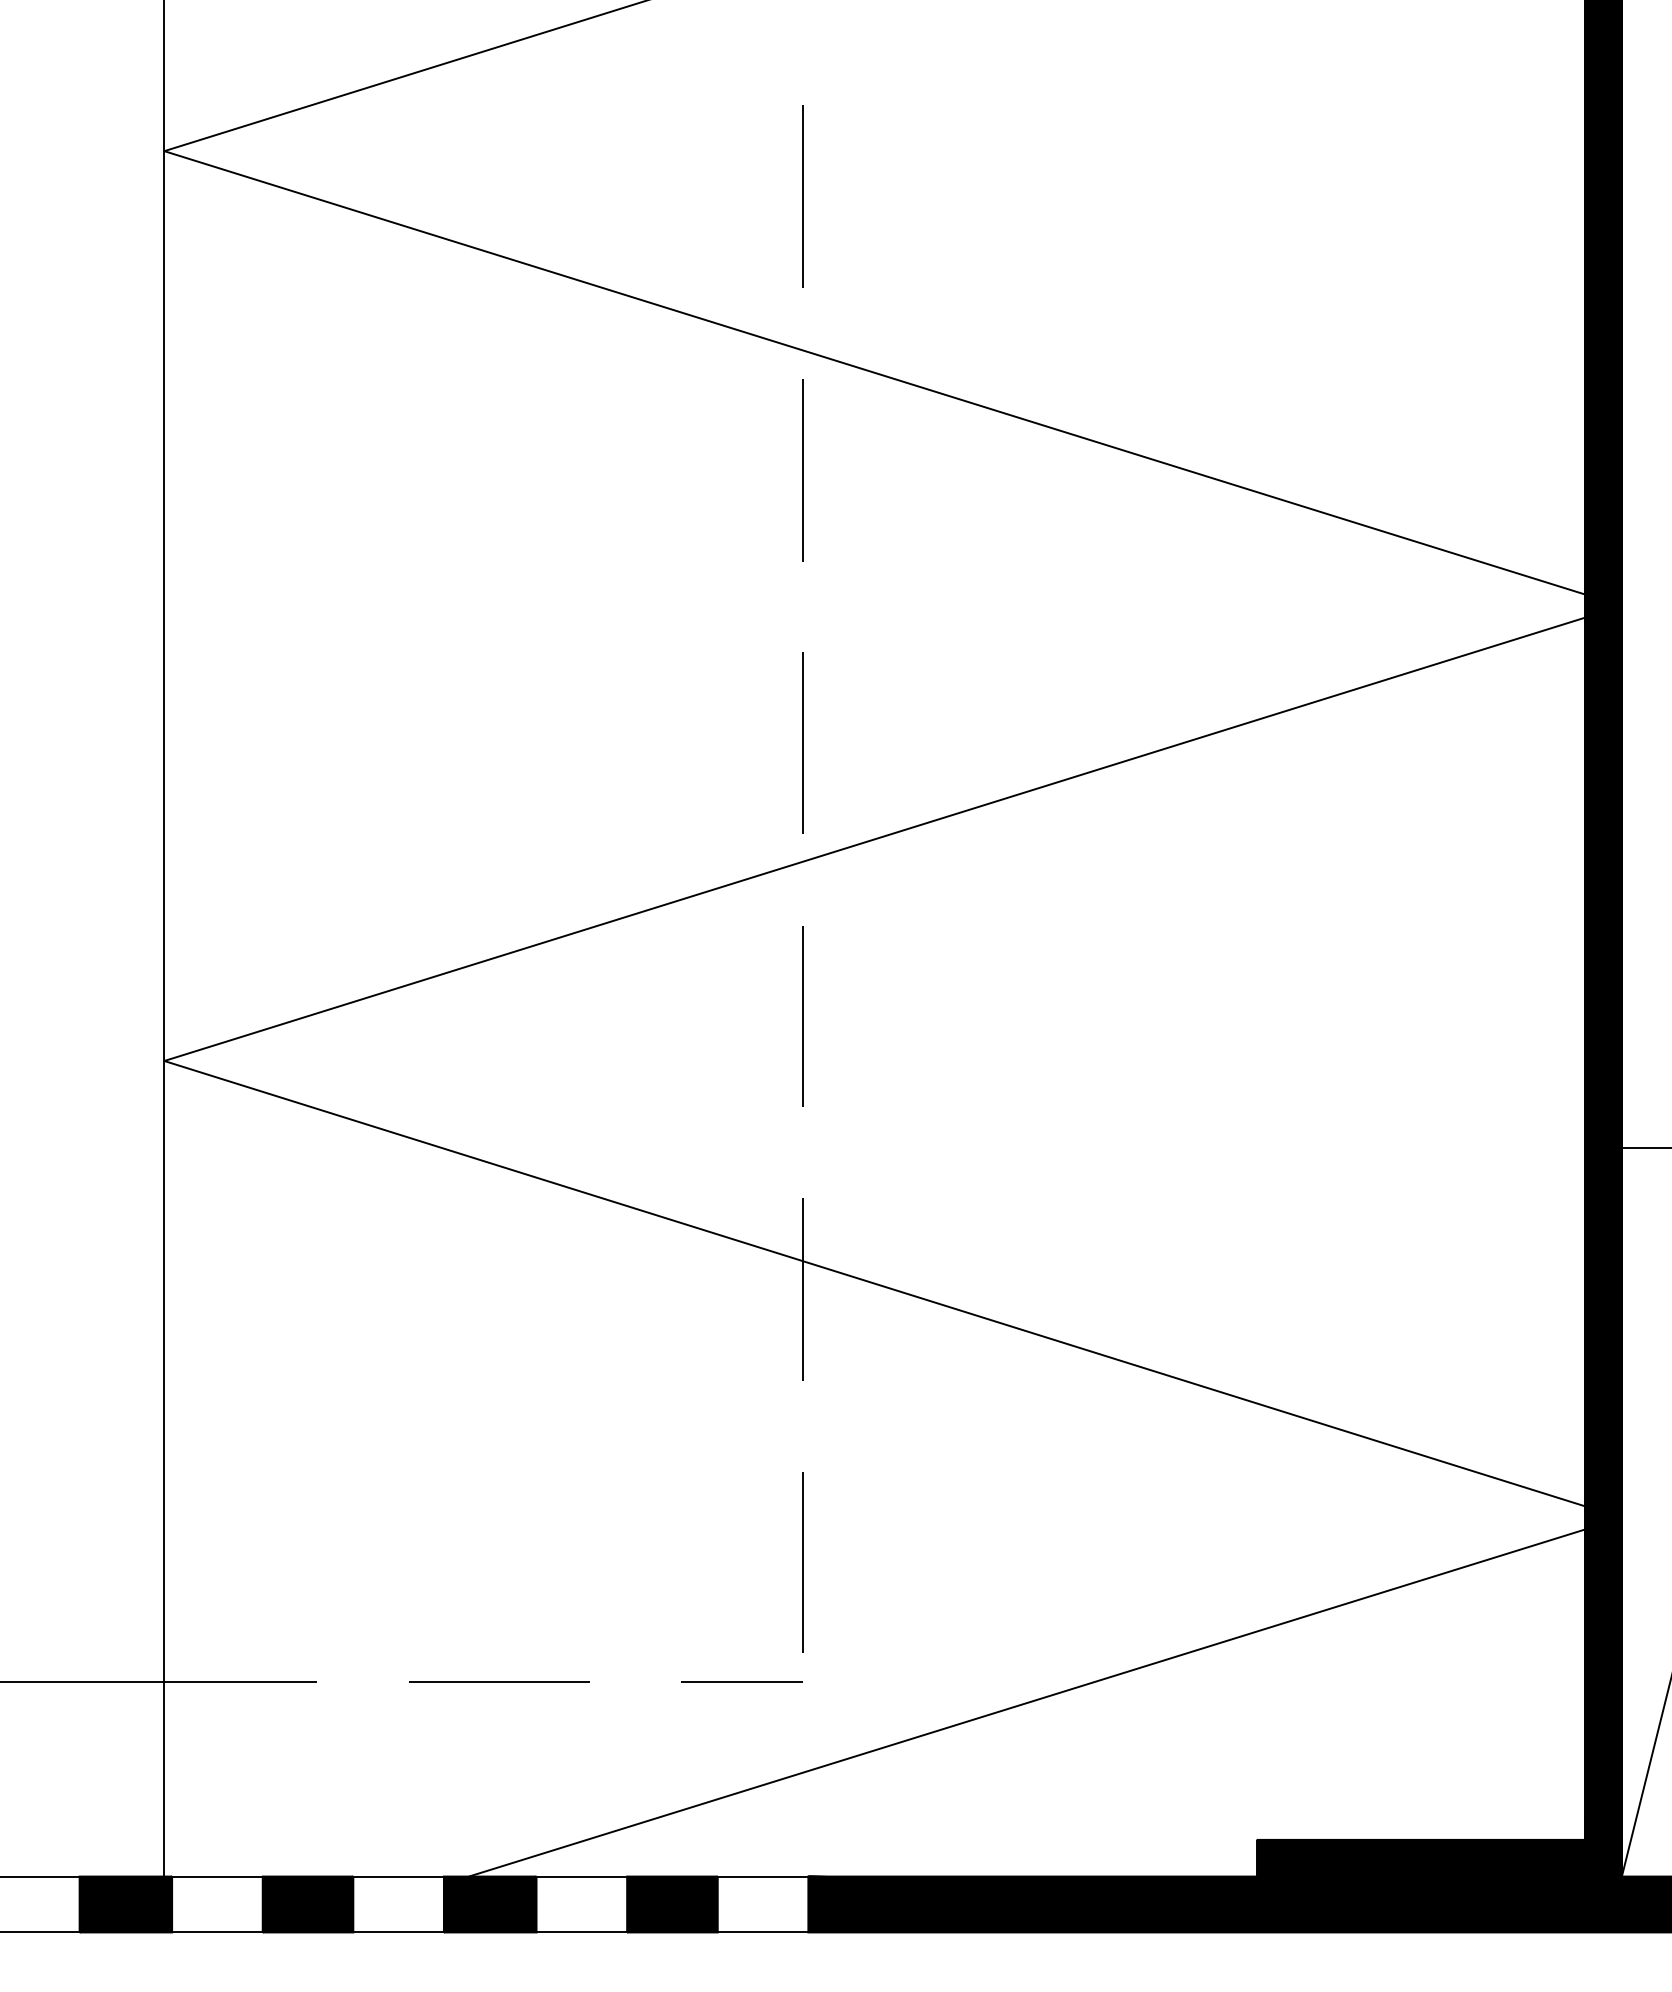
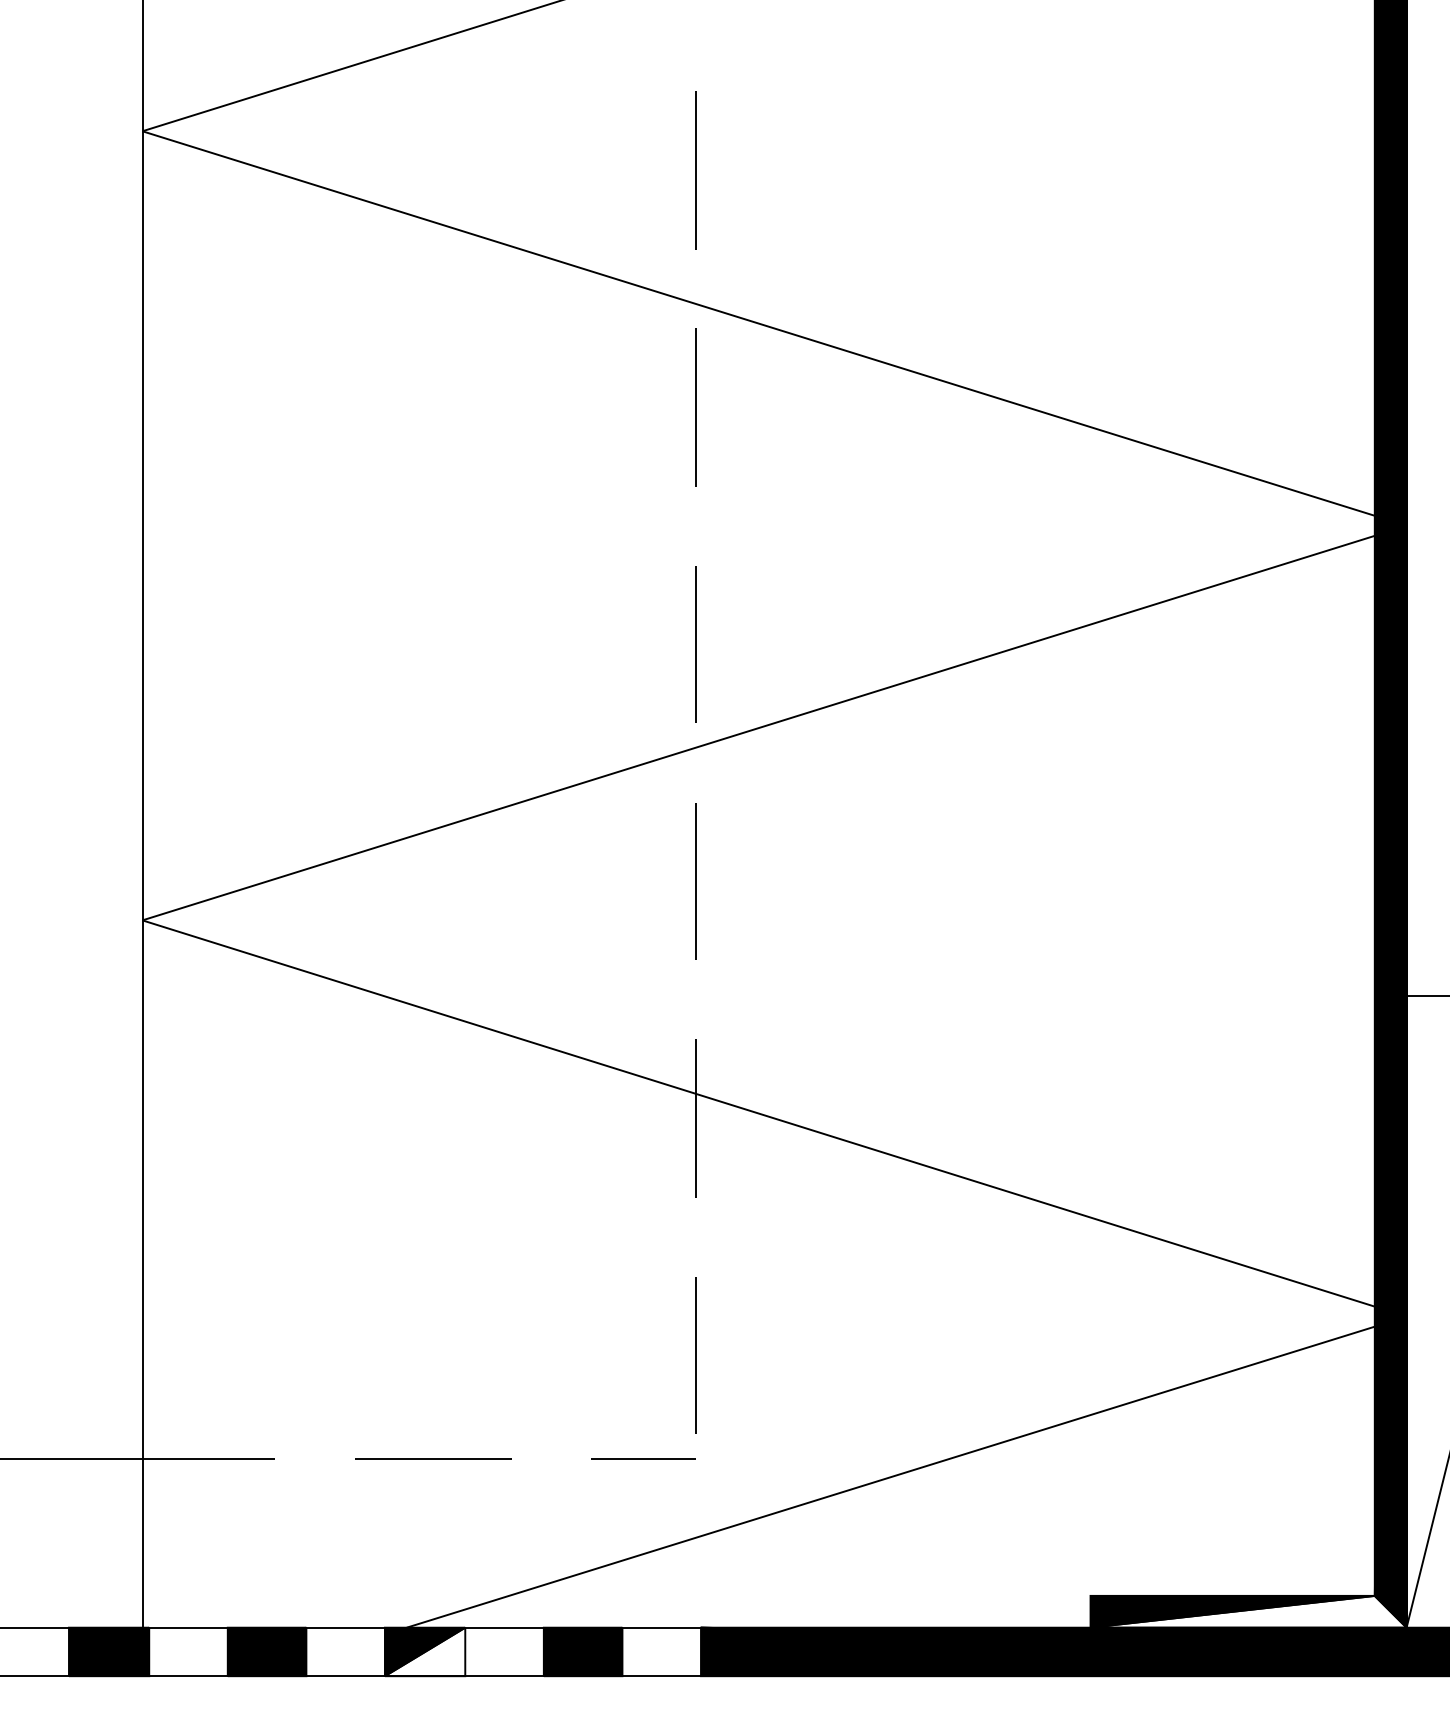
fill: (1439, 1857) -> (1248, 1611), removed
fill: (489, 1903) -> (424, 1651), removed

